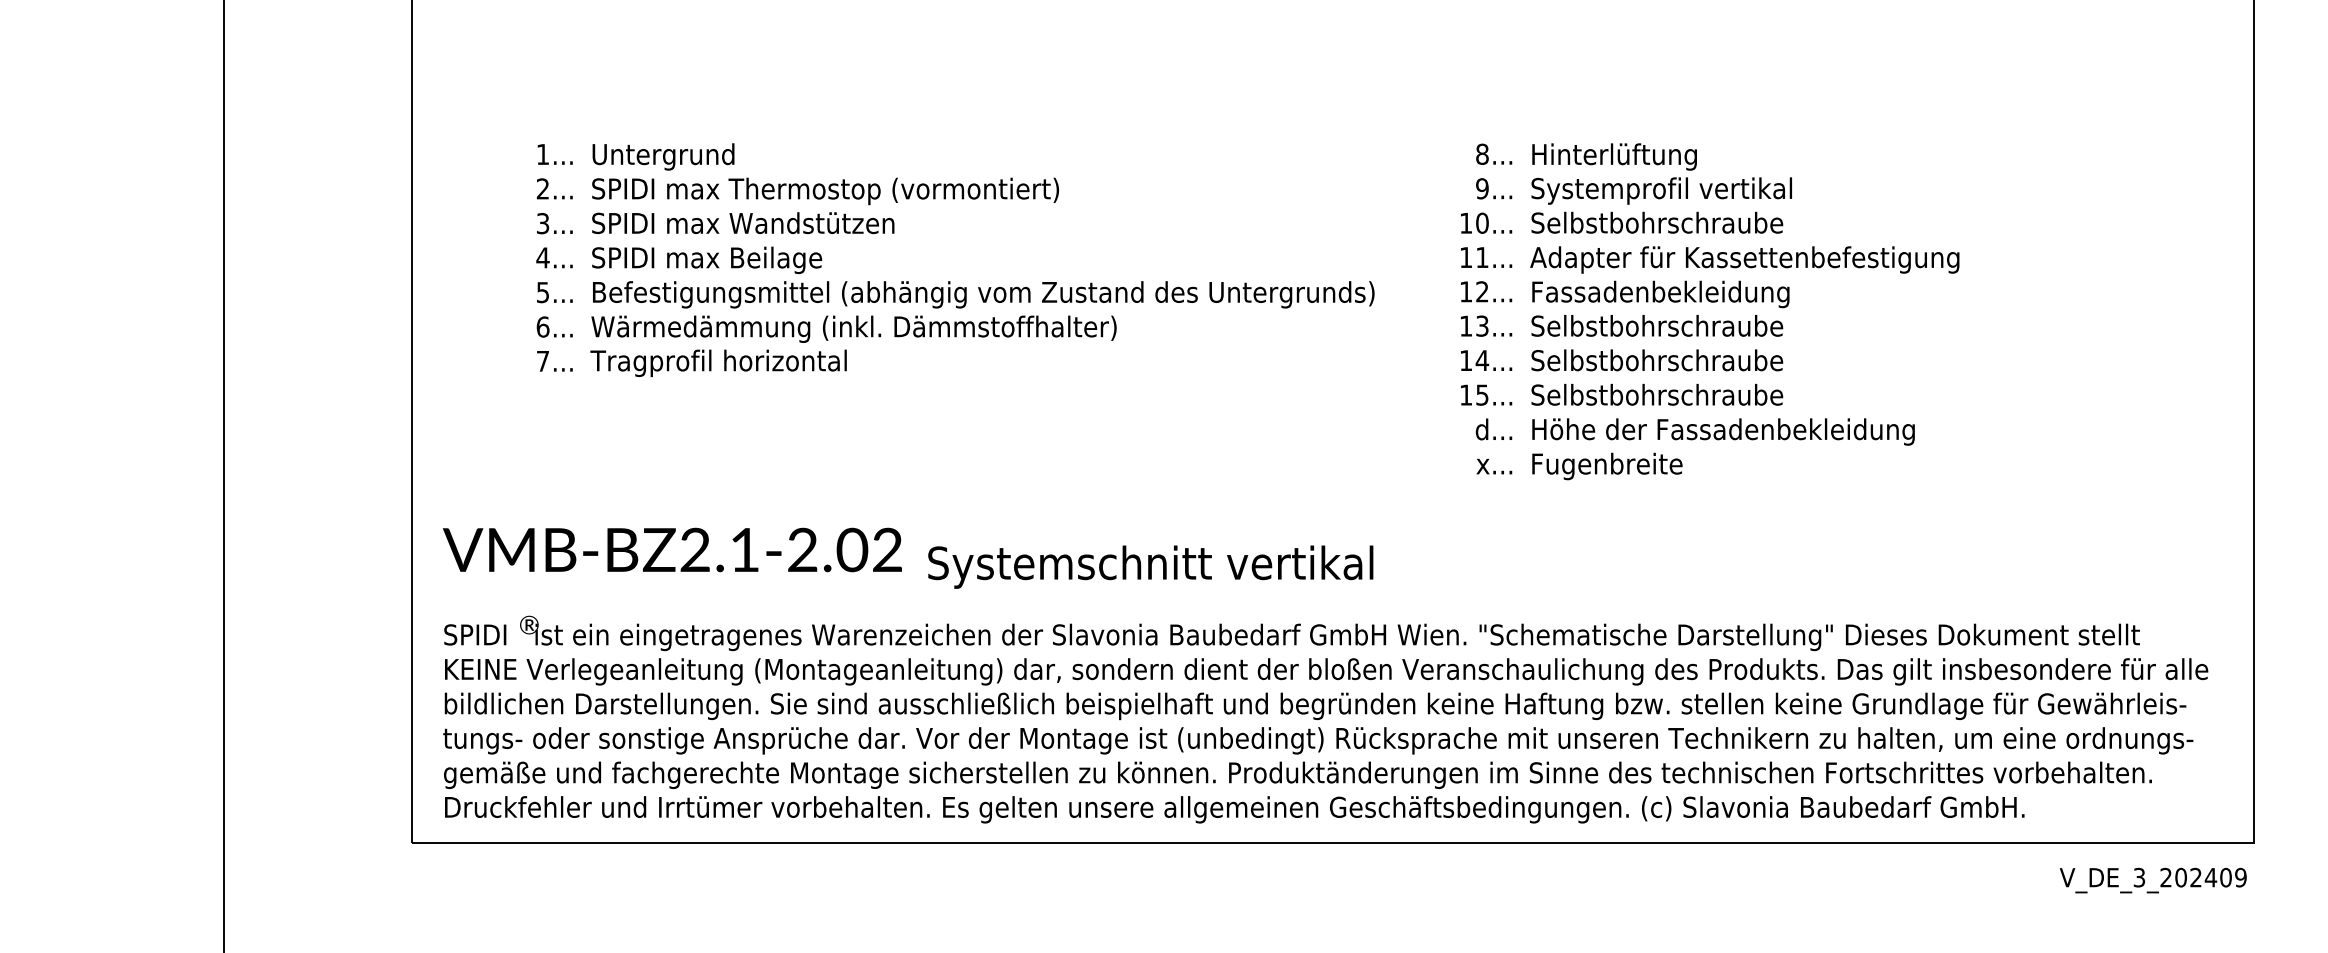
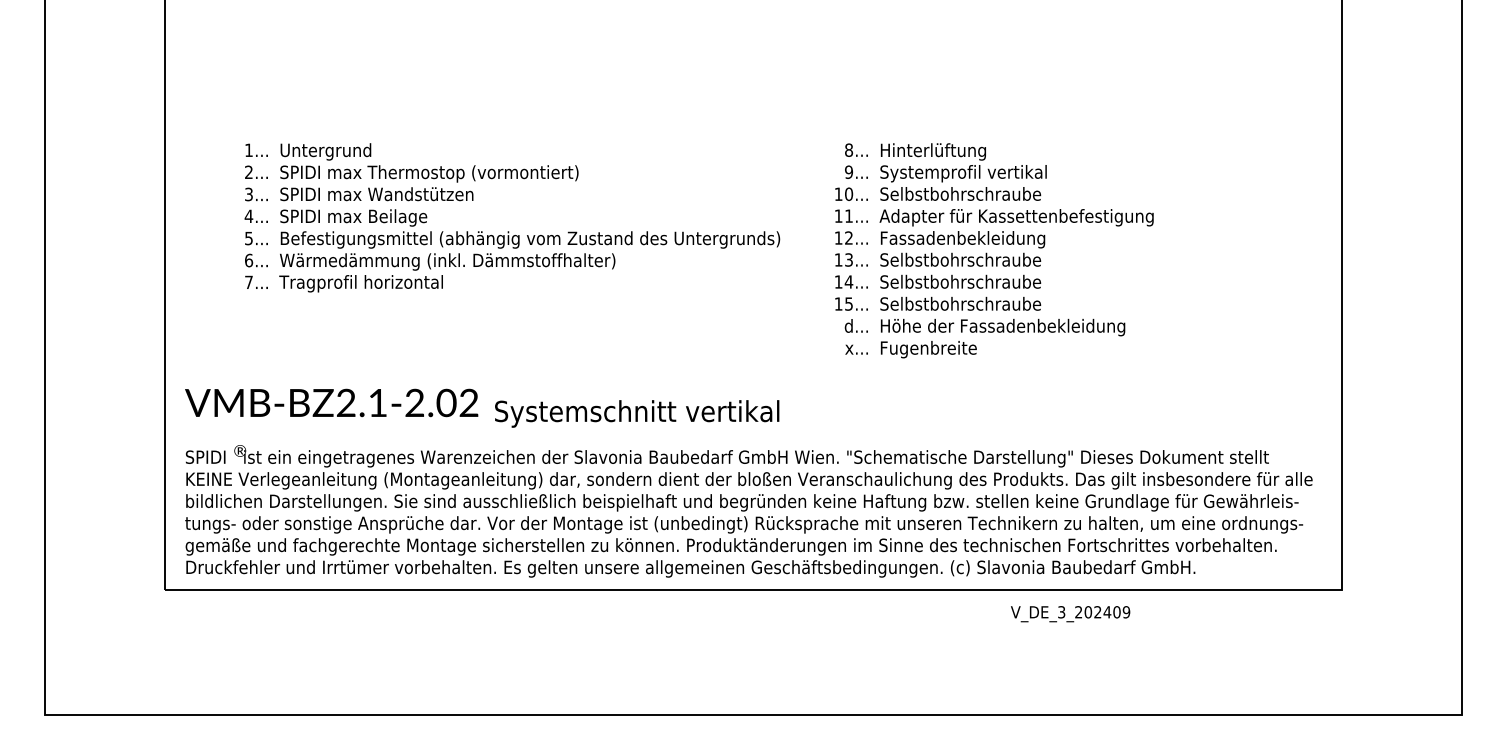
text: (2153, 881) -> (1070, 614), moved

